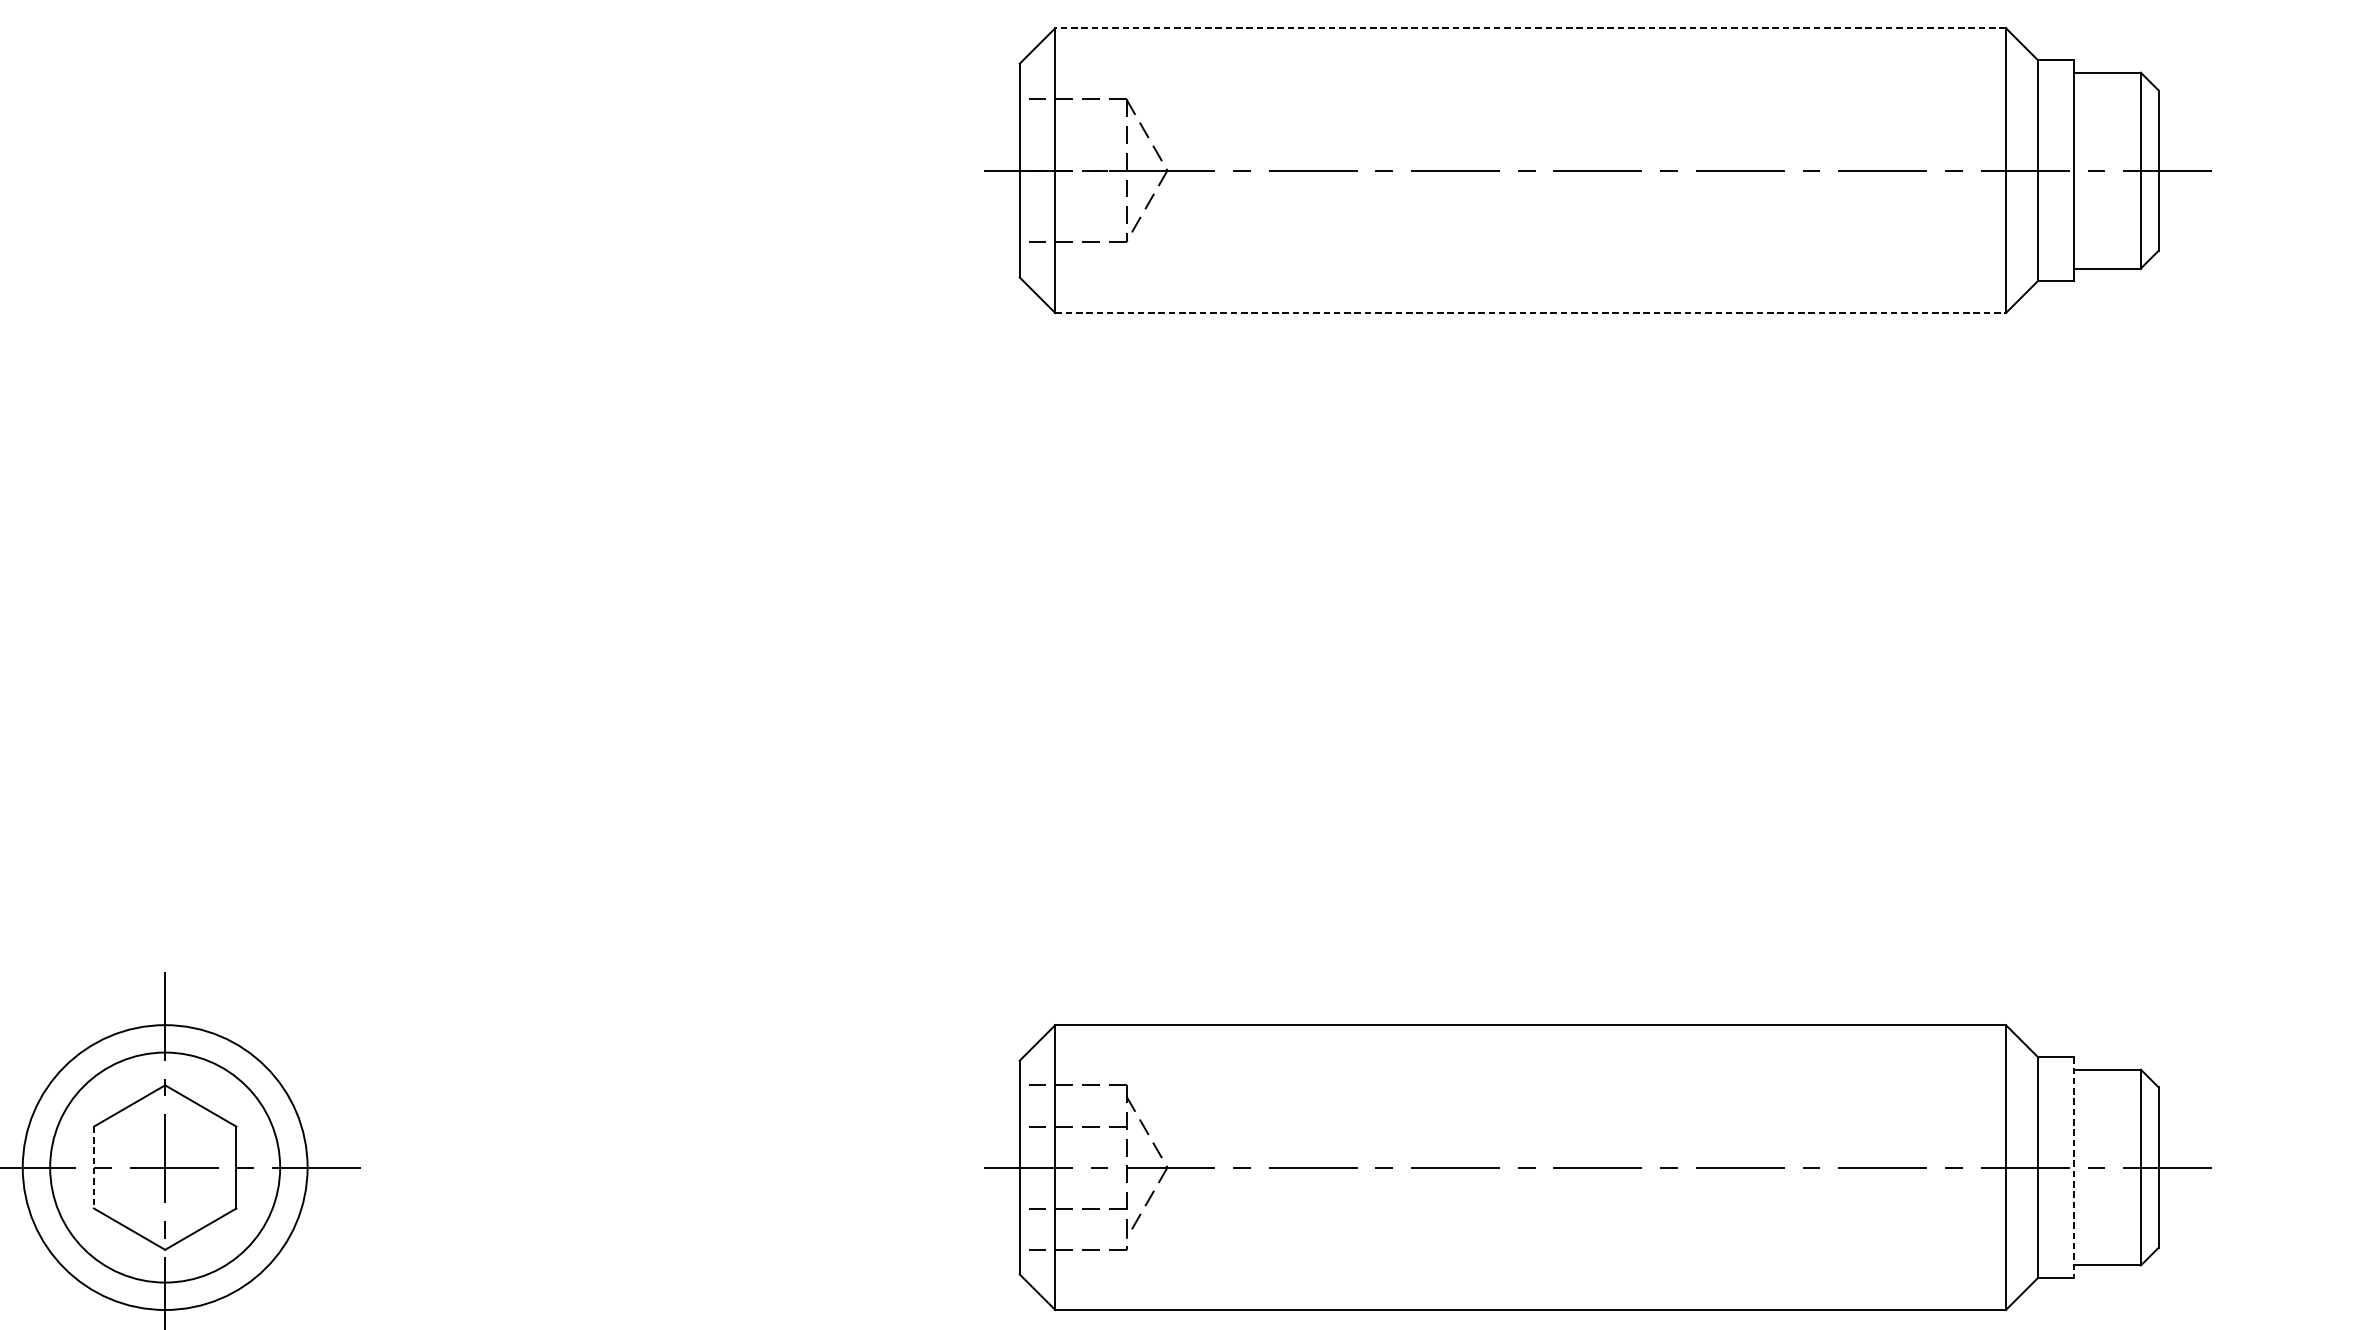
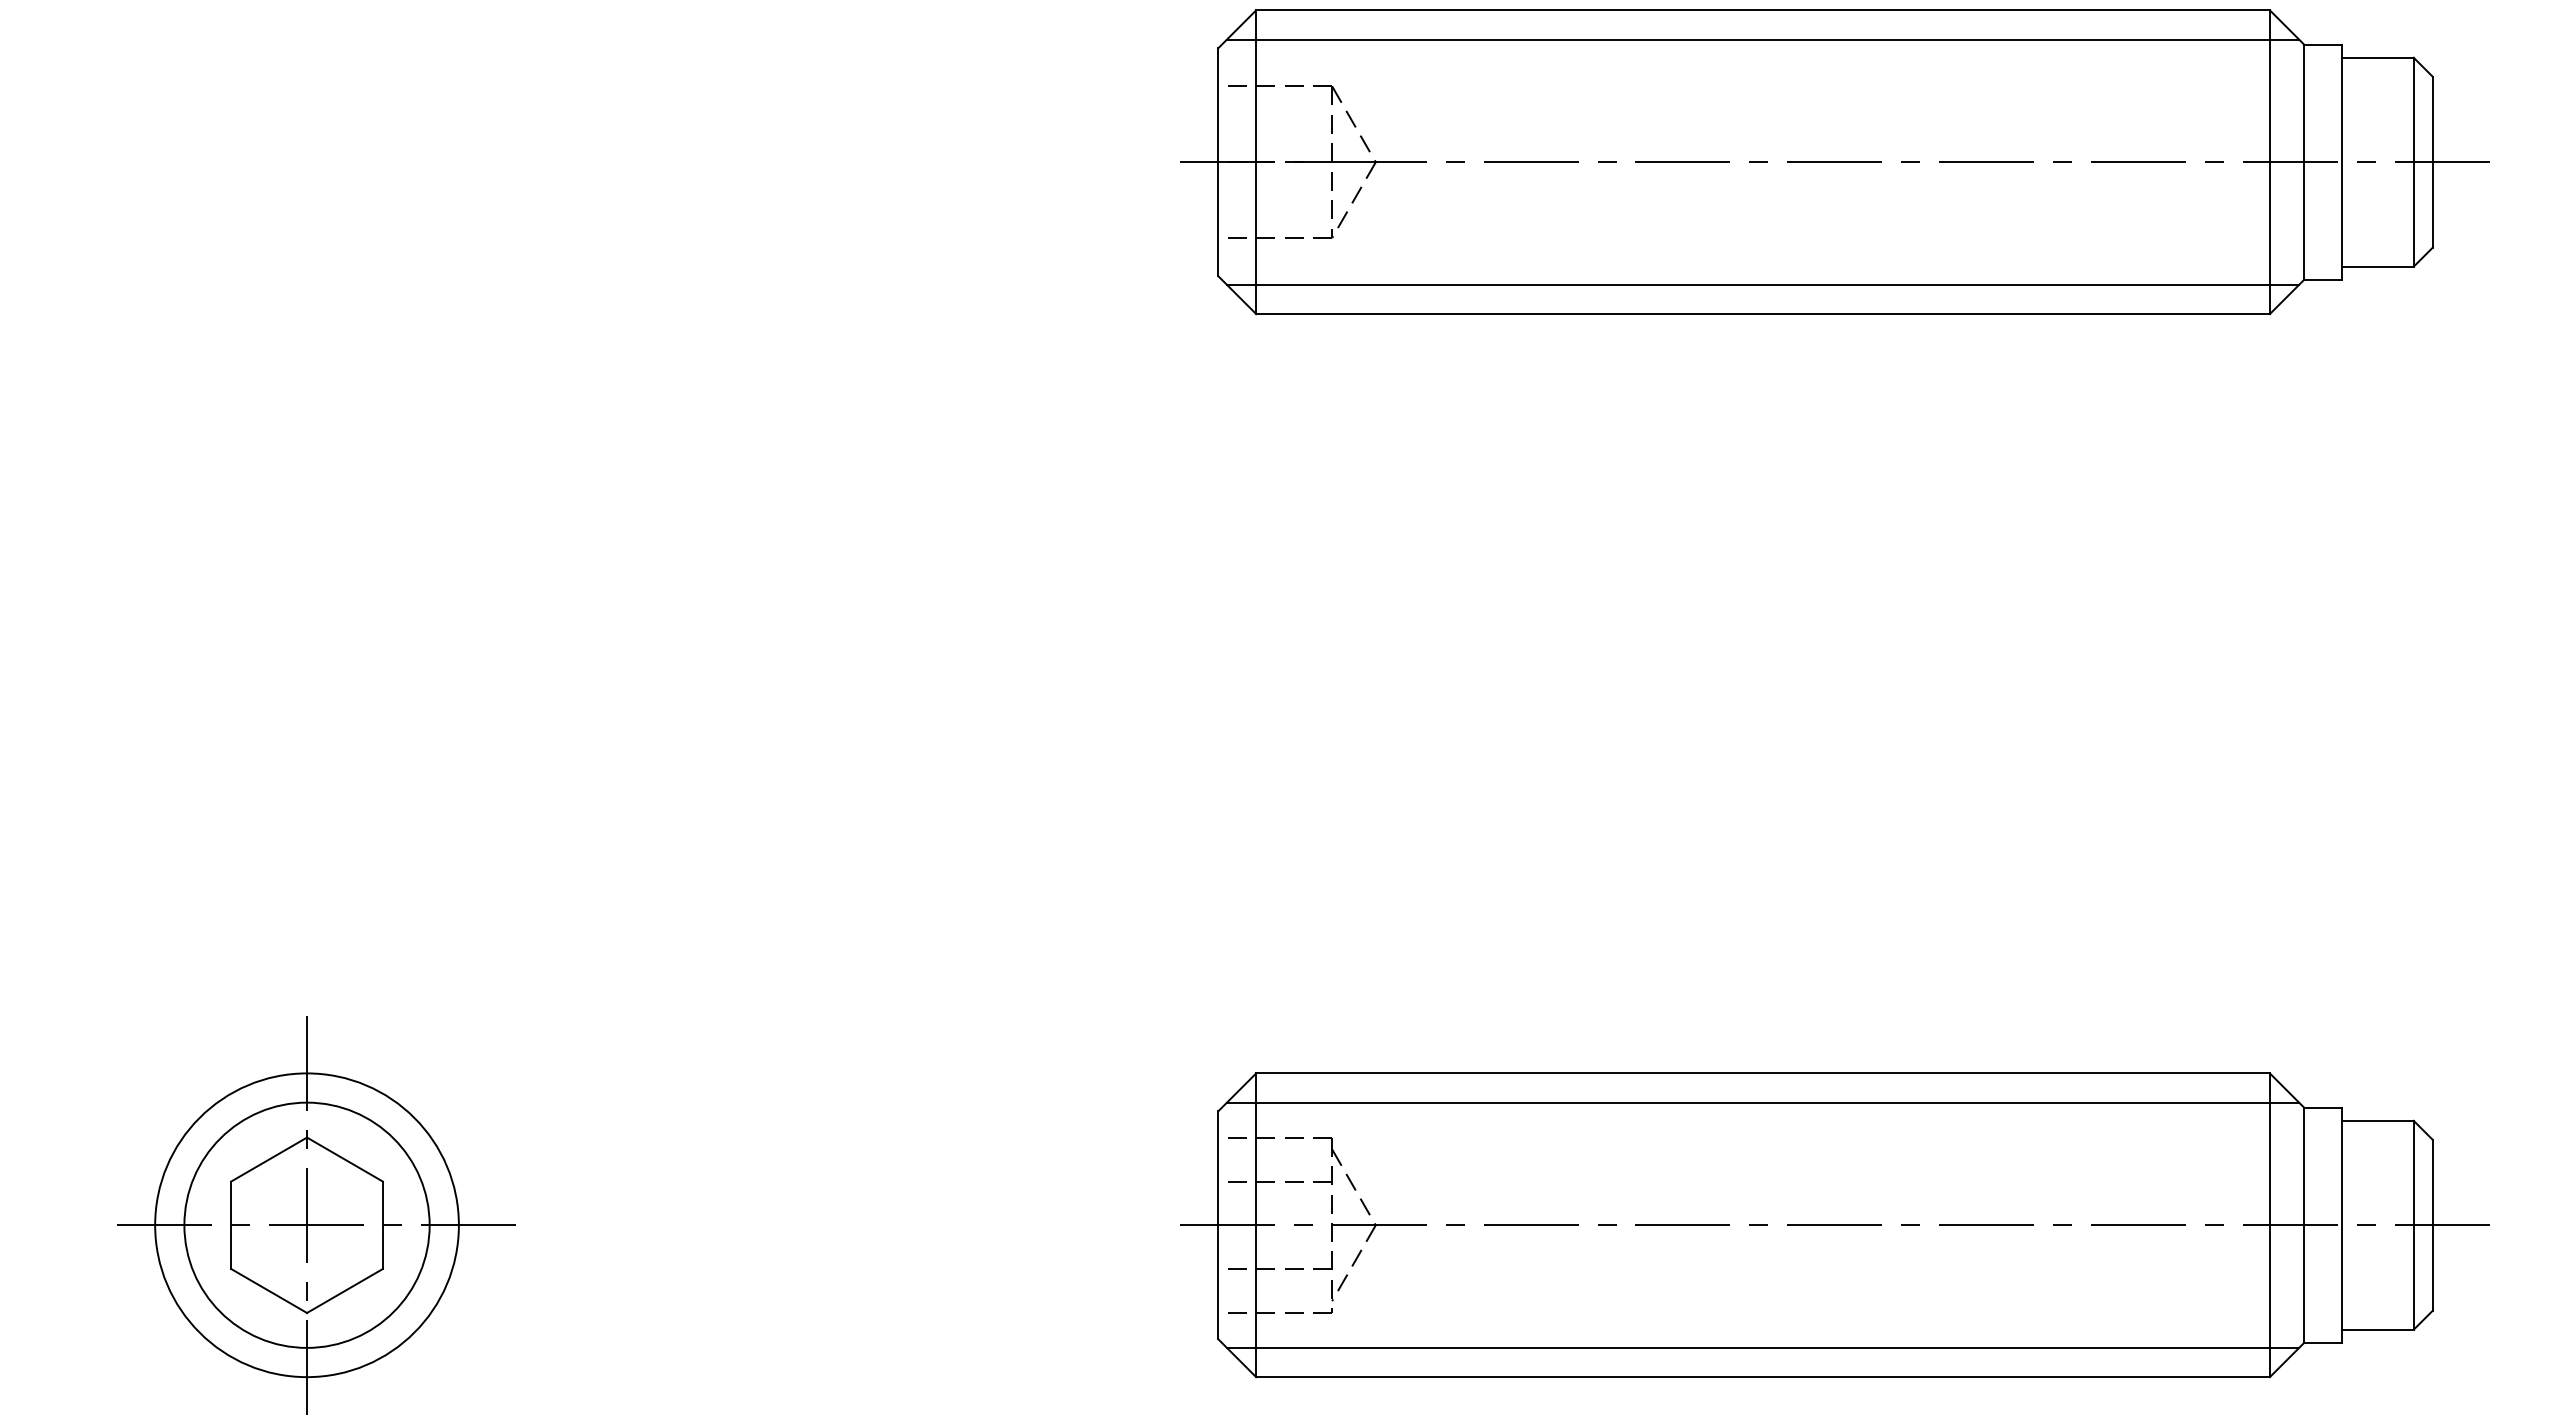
line: (1531, 28) -> (1763, 10), dashed -> solid
line: (1530, 55) -> (1762, 39), added
line: (1530, 285) -> (1762, 284), added
line: (1531, 313) -> (1763, 314), dashed -> solid
line: (1530, 1052) -> (1762, 1102), added
line: (94, 1167) -> (231, 1225), dashed -> solid
line: (2074, 1167) -> (2342, 1225), dashed -> solid
line: (1530, 1282) -> (1762, 1347), added

